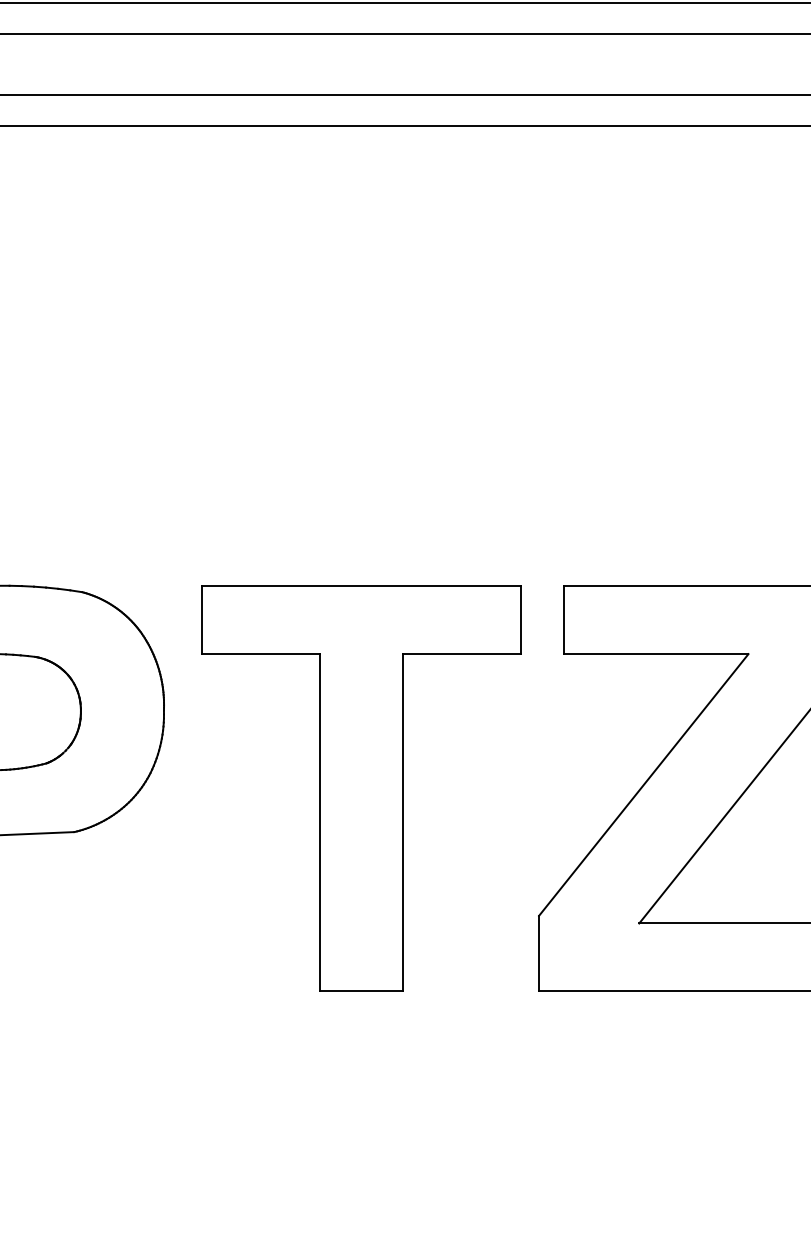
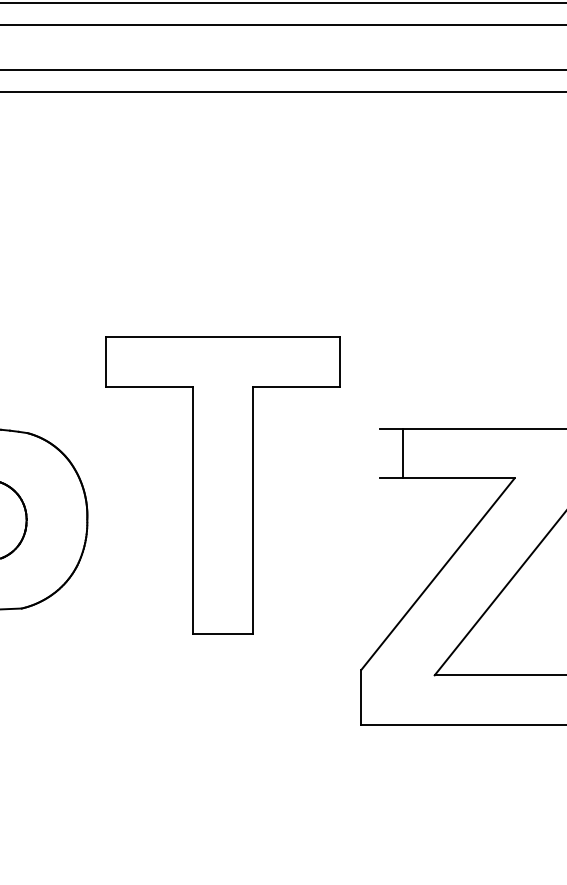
line: (564, 620) -> (403, 453), moved
part: (361, 788) -> (222, 485), moved

